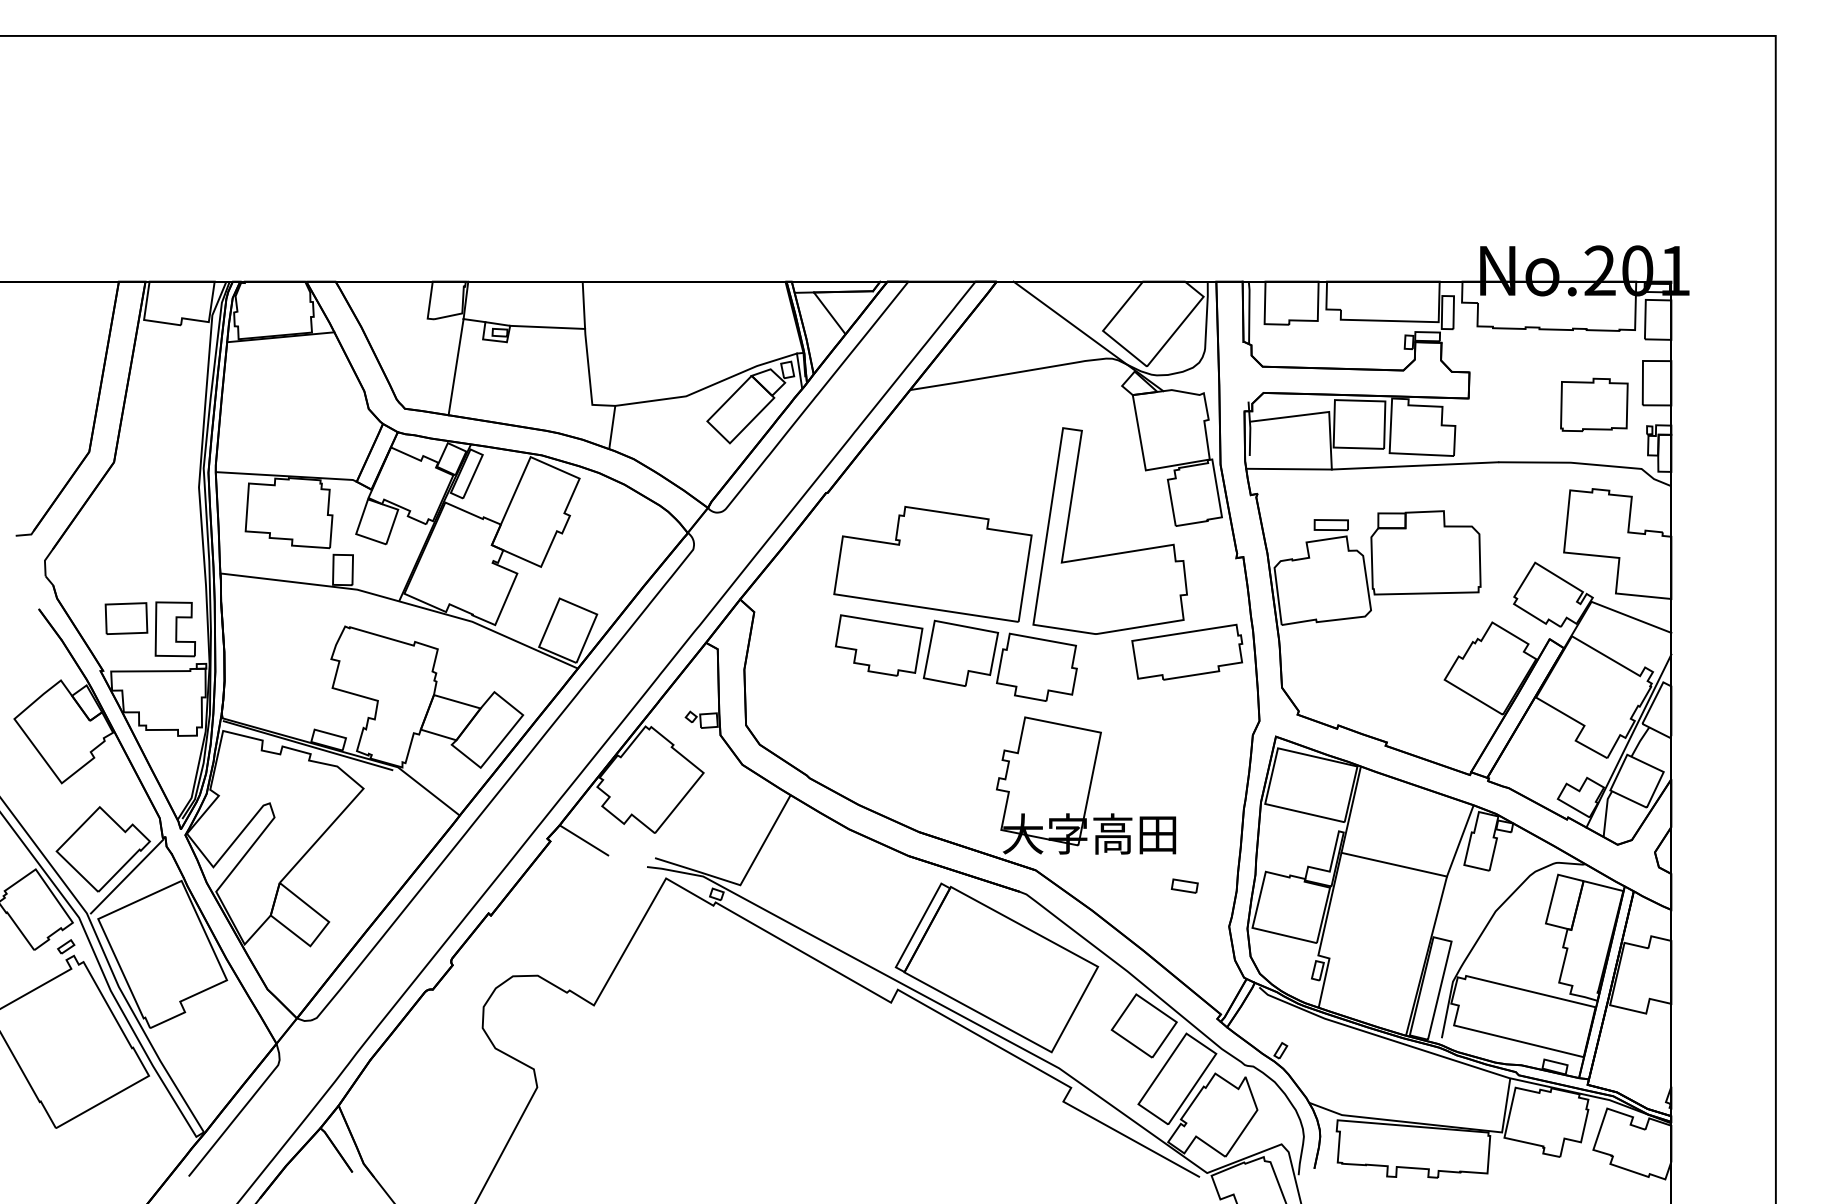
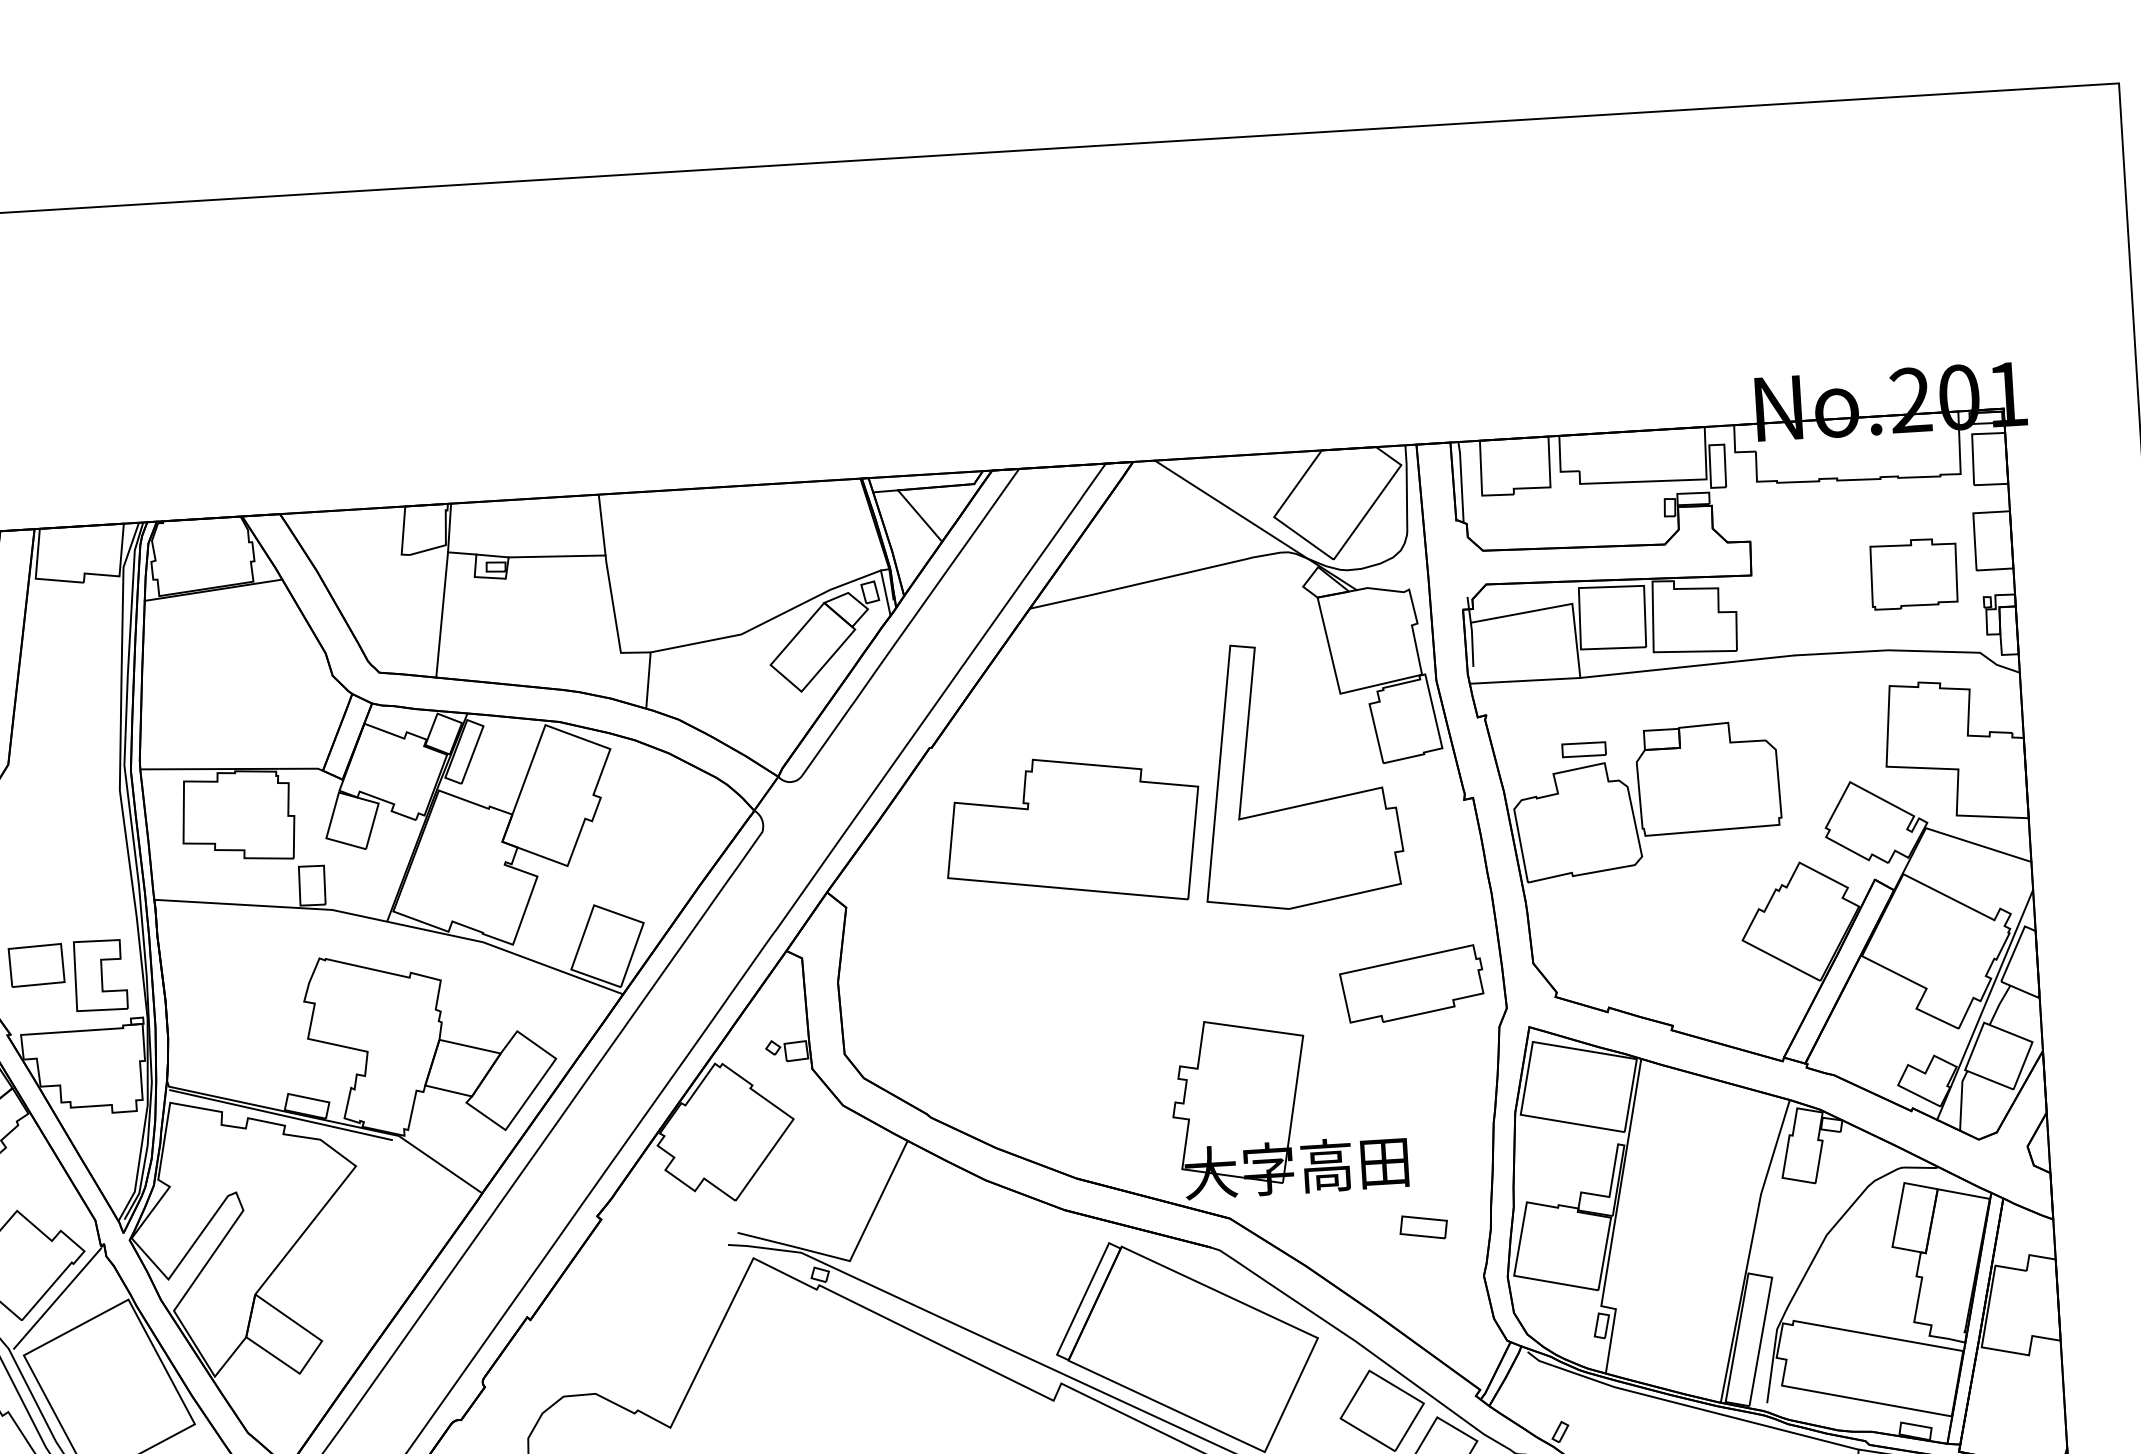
part: (1187, 651) -> (1412, 983), moved
part: (956, 657) -> (1110, 950), removed
line: (583, 840) -> (643, 1215), removed
line: (1394, 864) -> (1692, 1182), removed
part: (1184, 885) -> (1423, 1226), size x1.4

